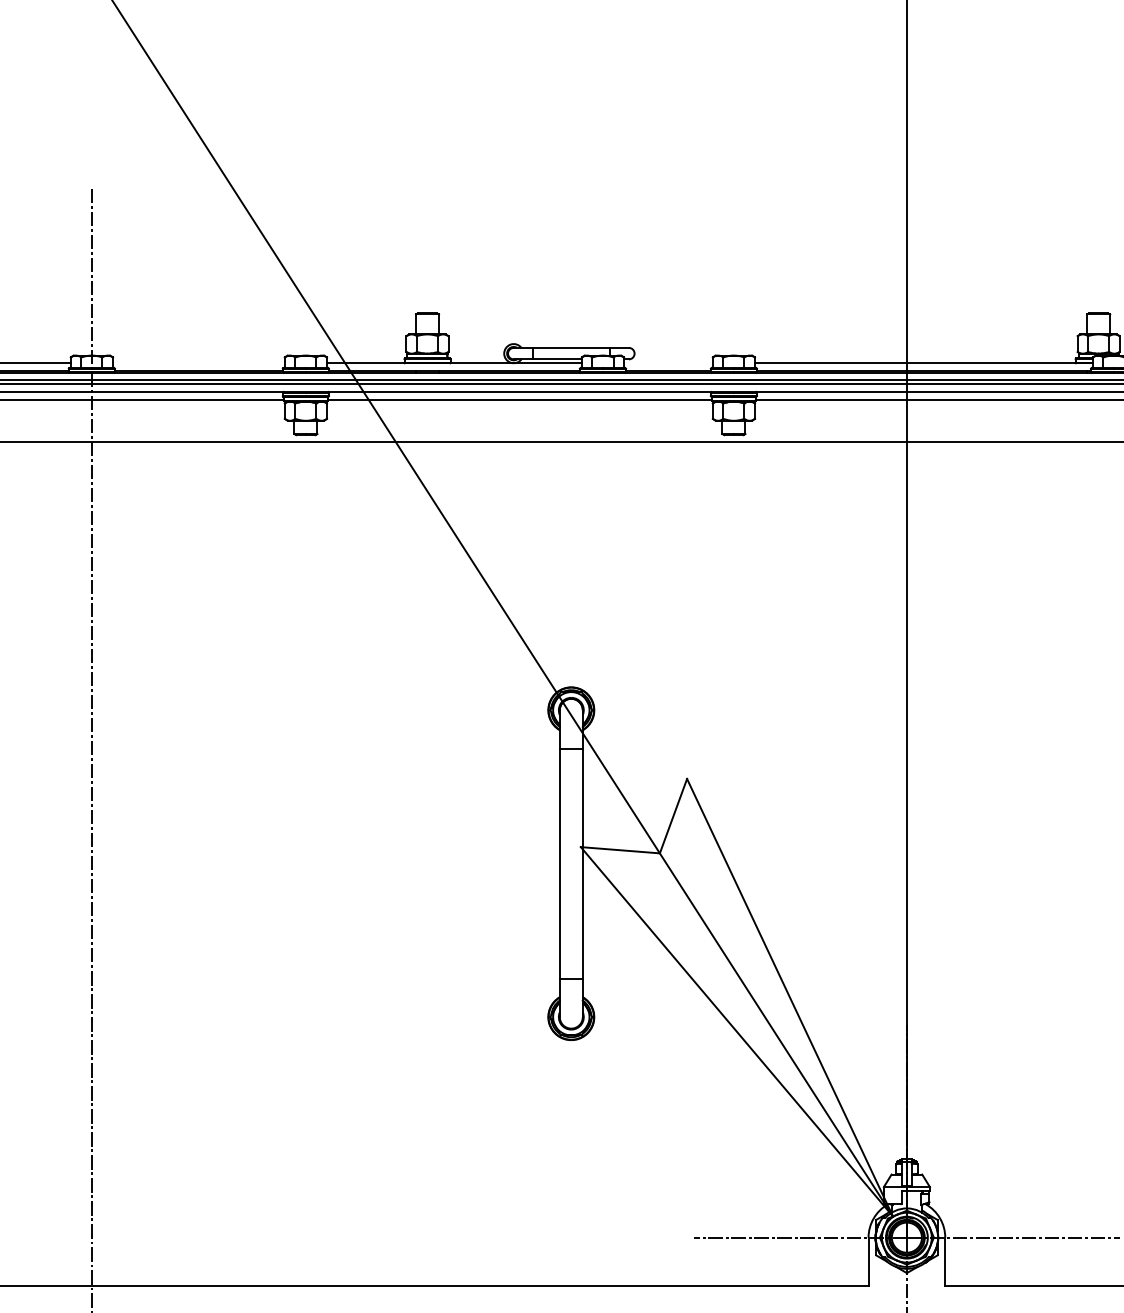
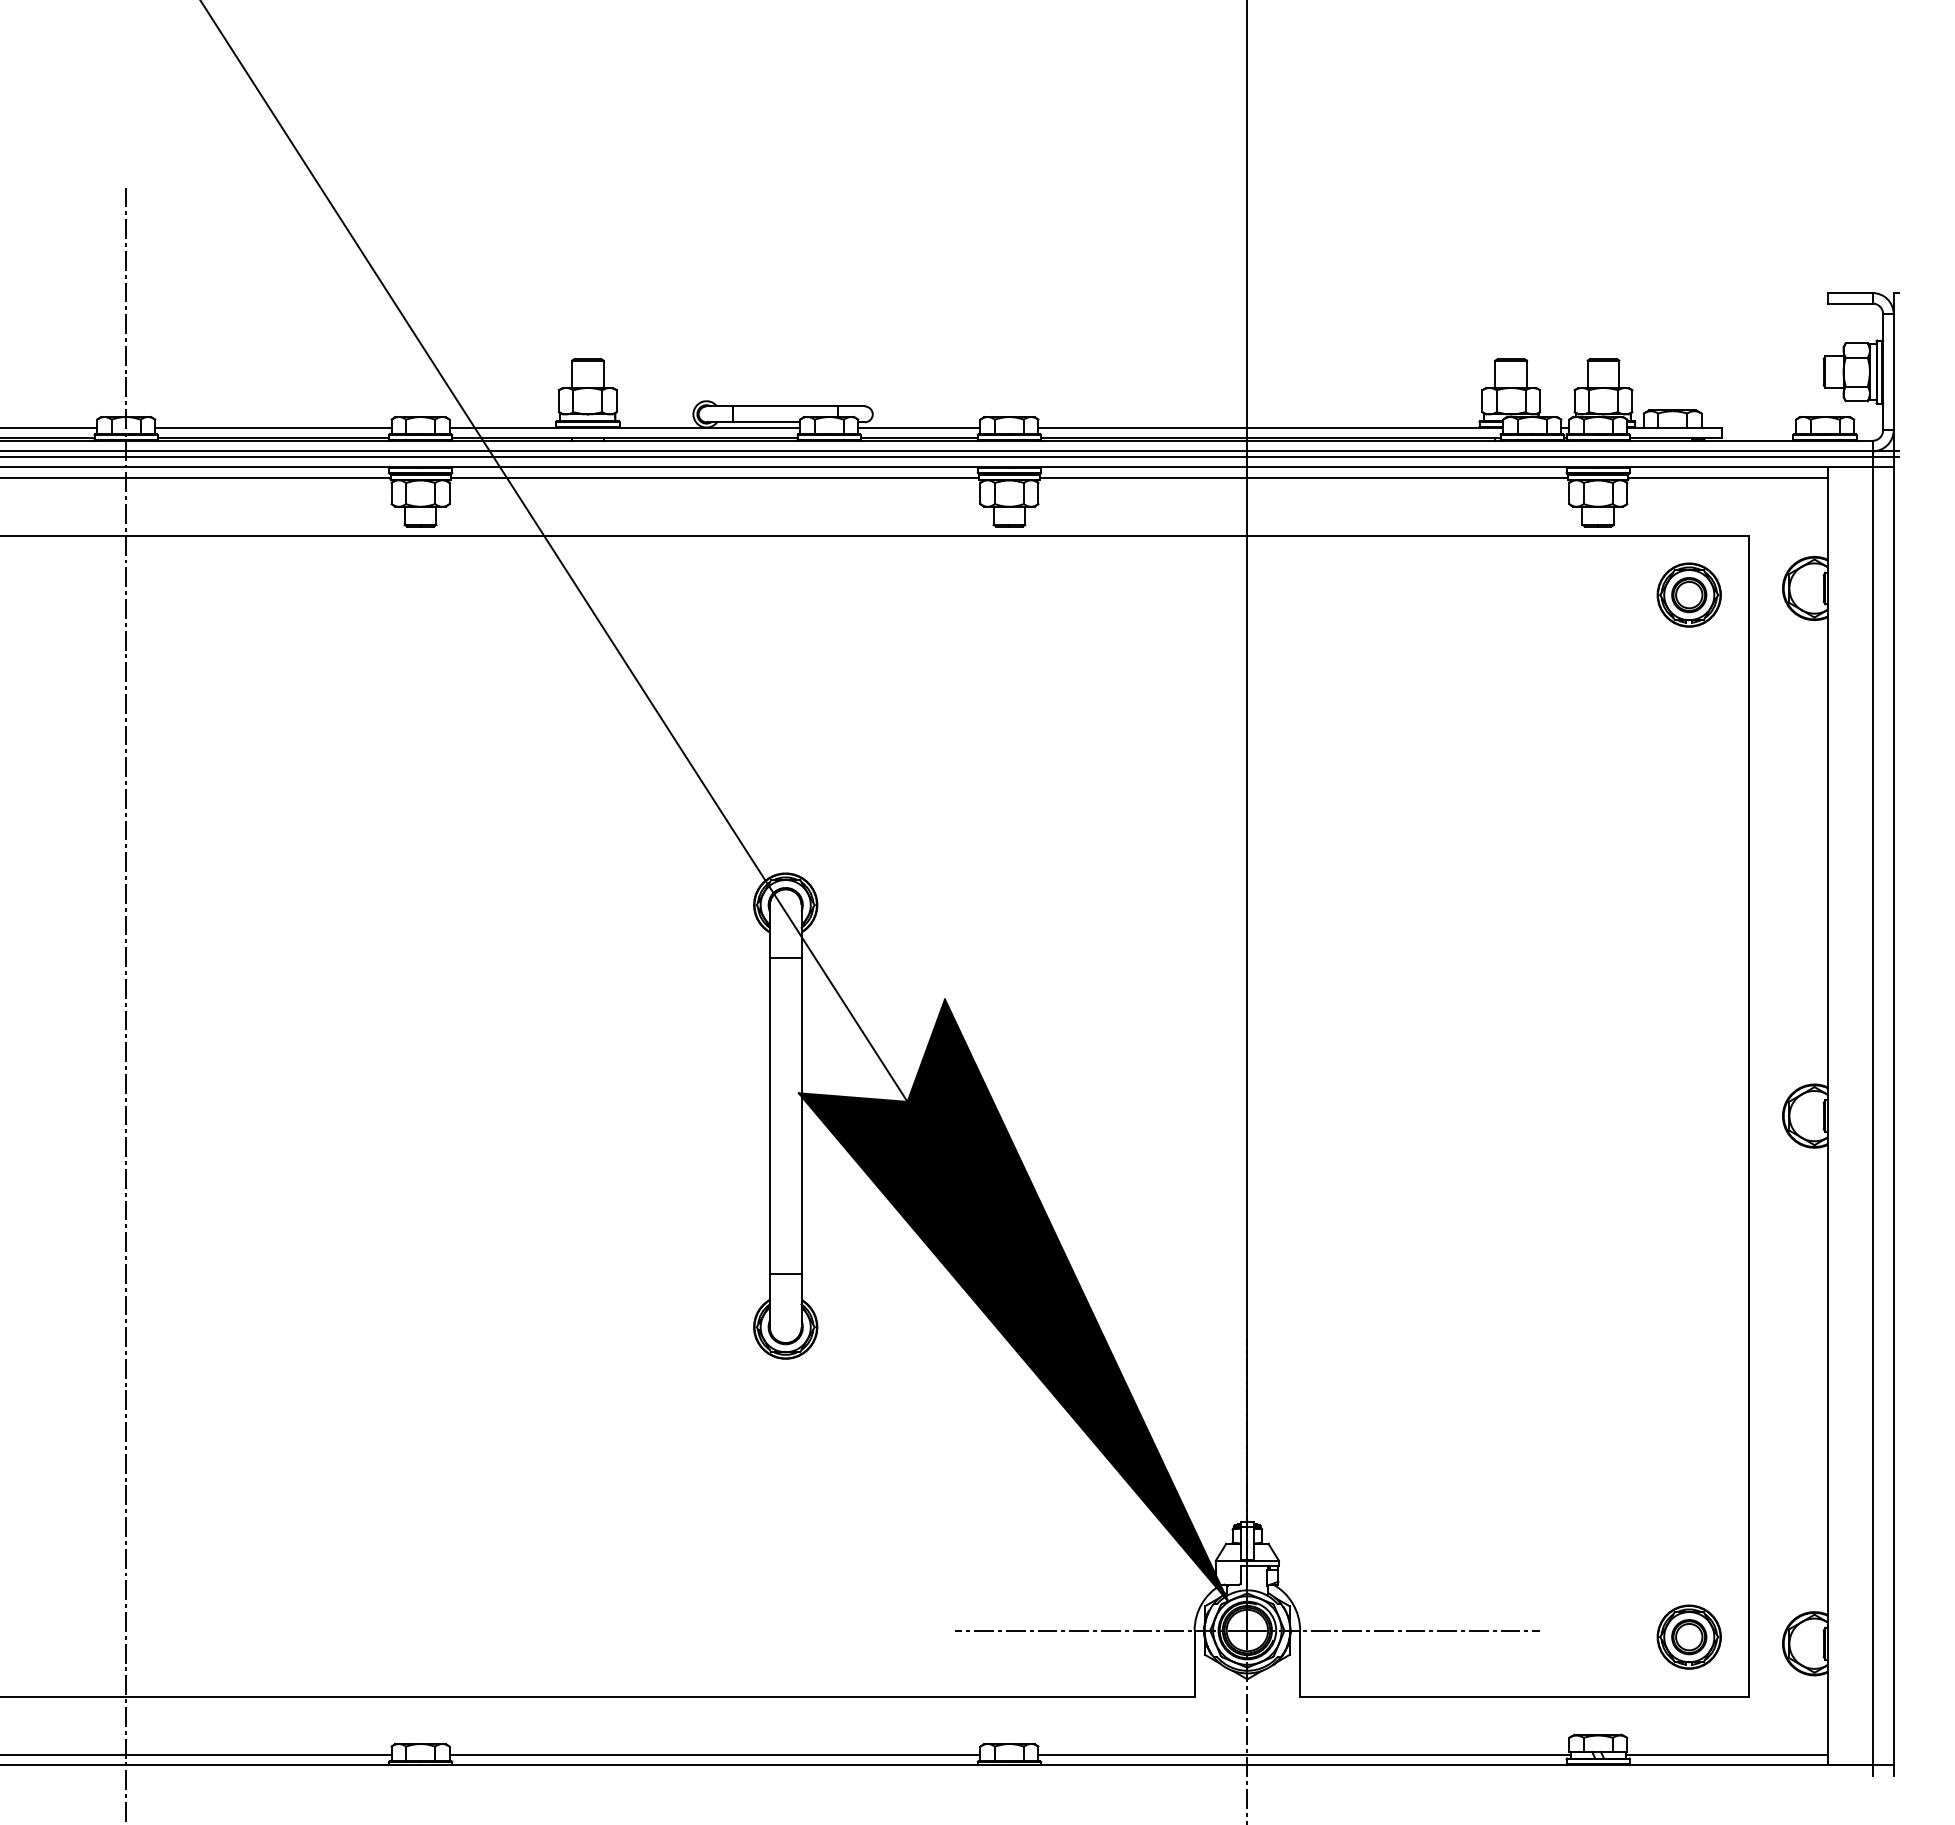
line: (198, 363) -> (273, 427), added
line: (668, 363) -> (919, 427), added
fill: (736, 997) -> (1013, 1300), added

